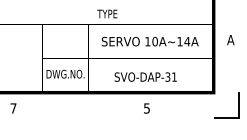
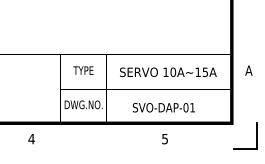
text: (107, 13) -> (83, 70), moved
text: (187, 41) -> (205, 72), 10A~14A -> 10A~15A
text: (167, 76) -> (185, 107), SVO-DAP-31 -> SVO-DAP-01
text: (13, 108) -> (31, 139), 7 -> 4

